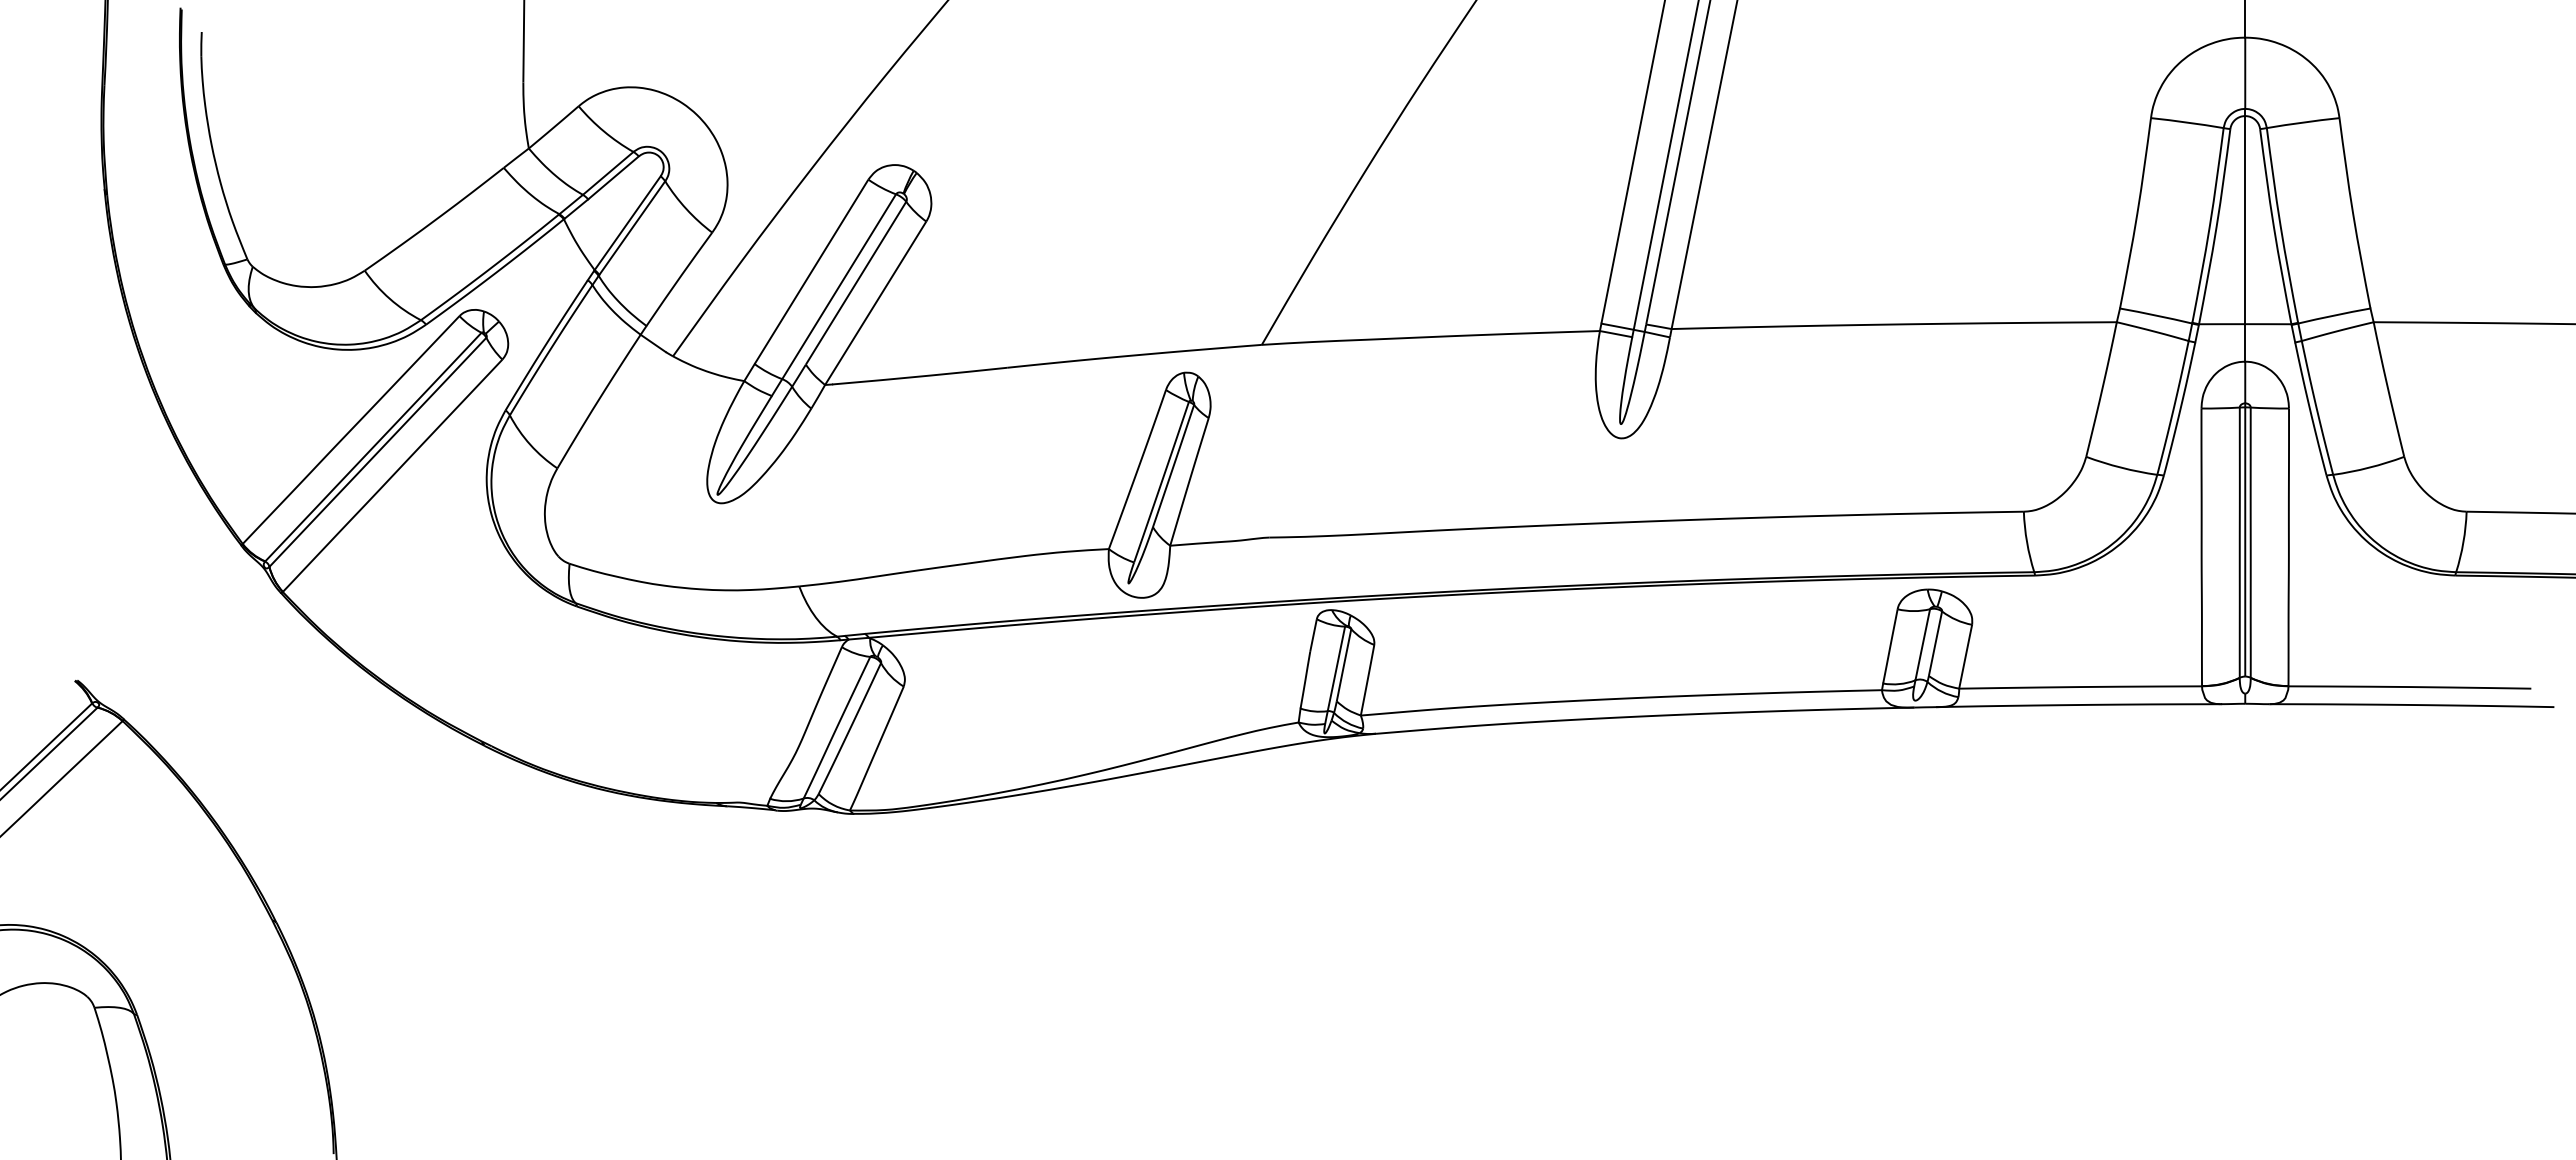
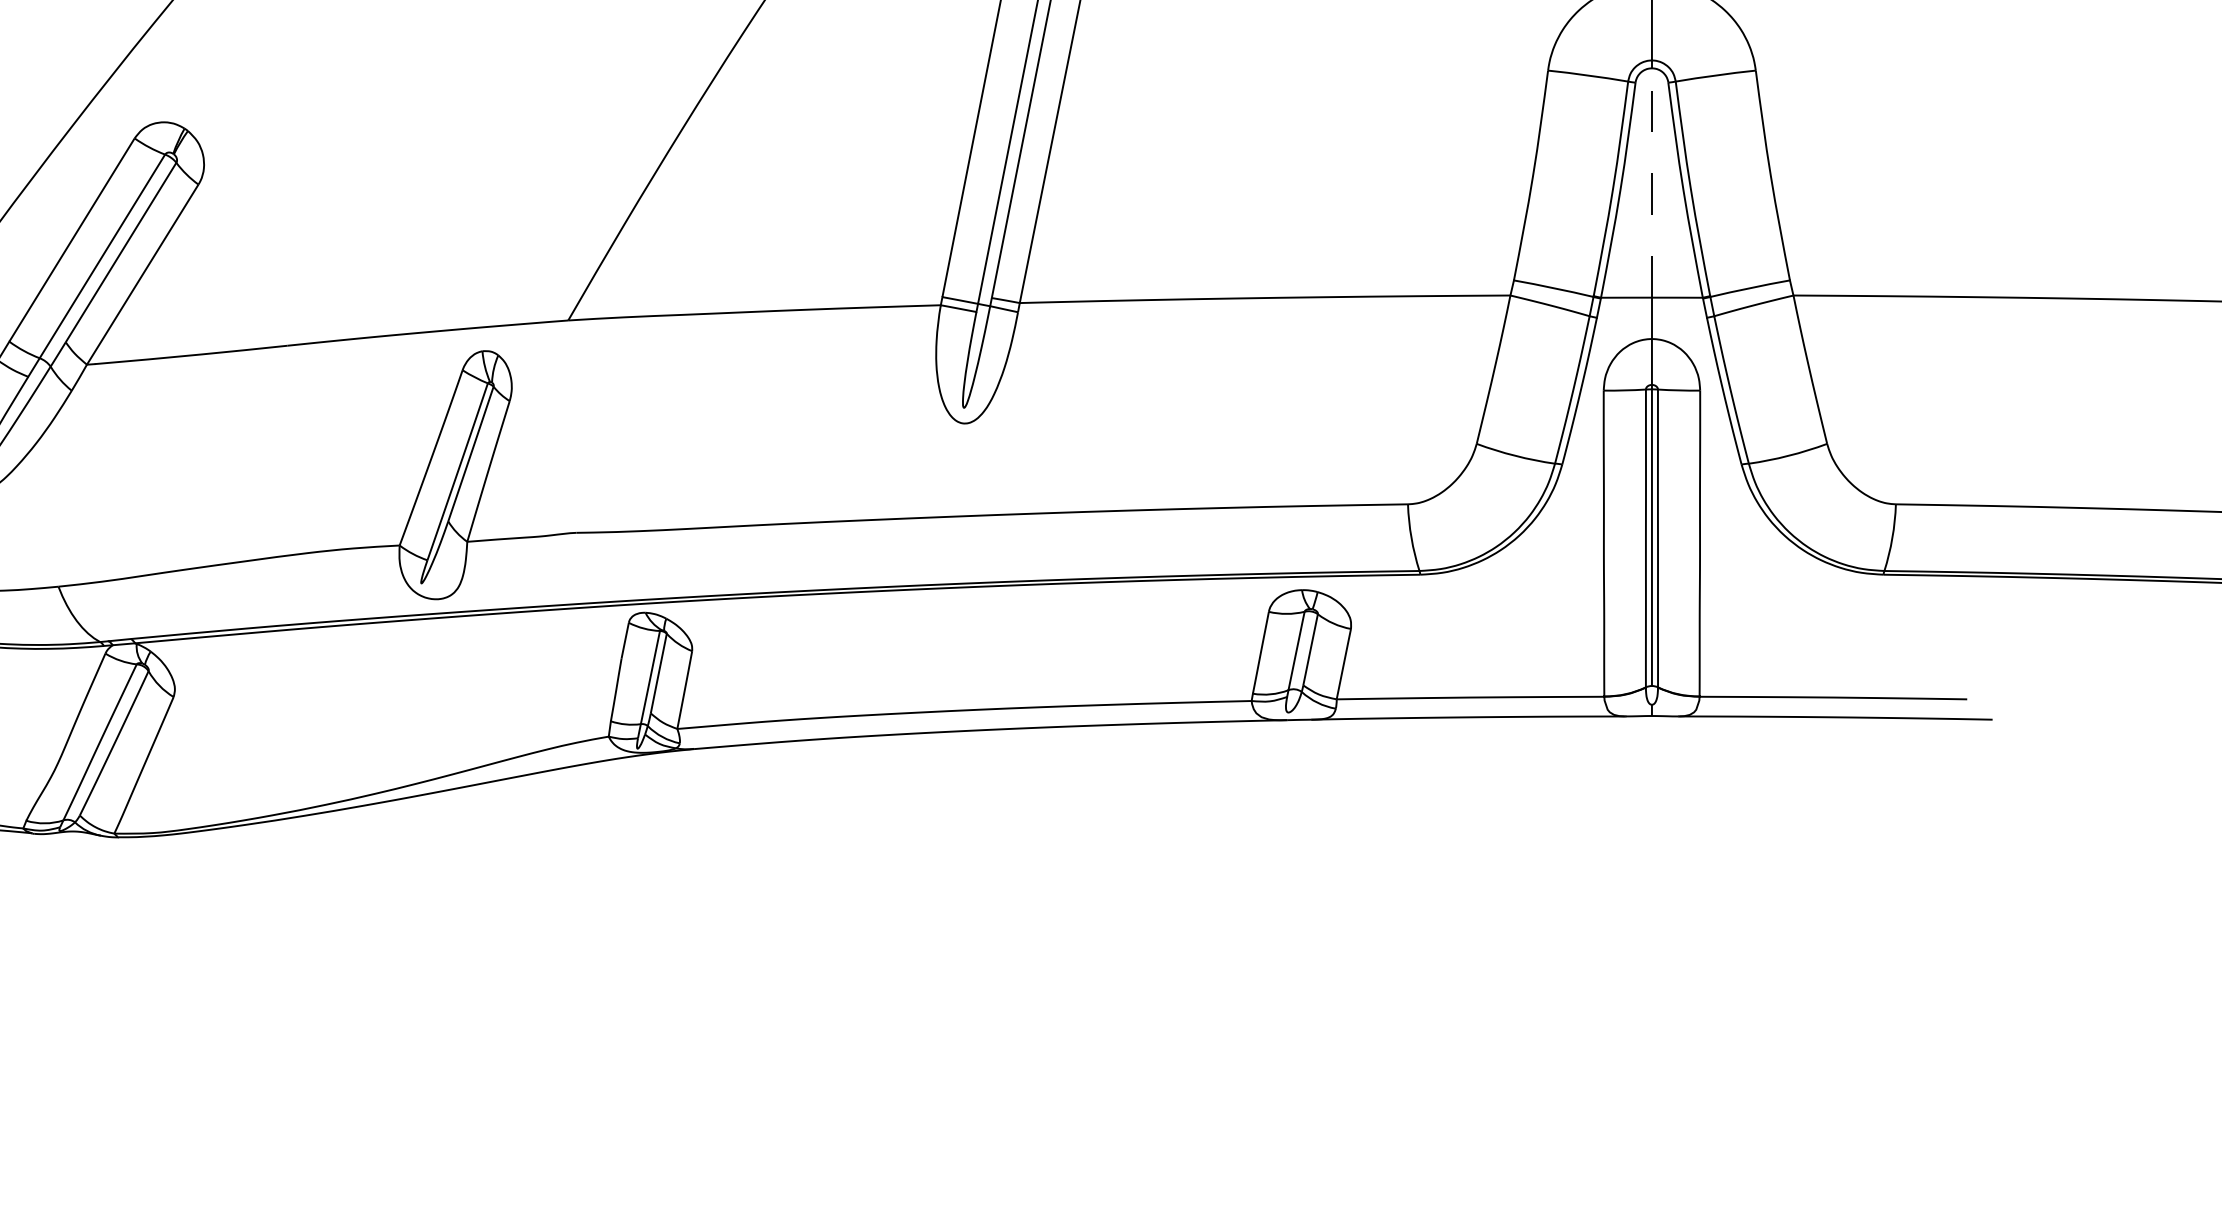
line: (2245, 219) -> (1652, 182), solid -> dashed

